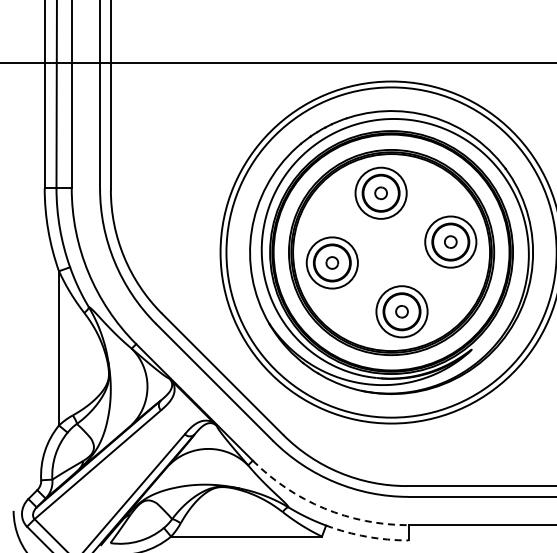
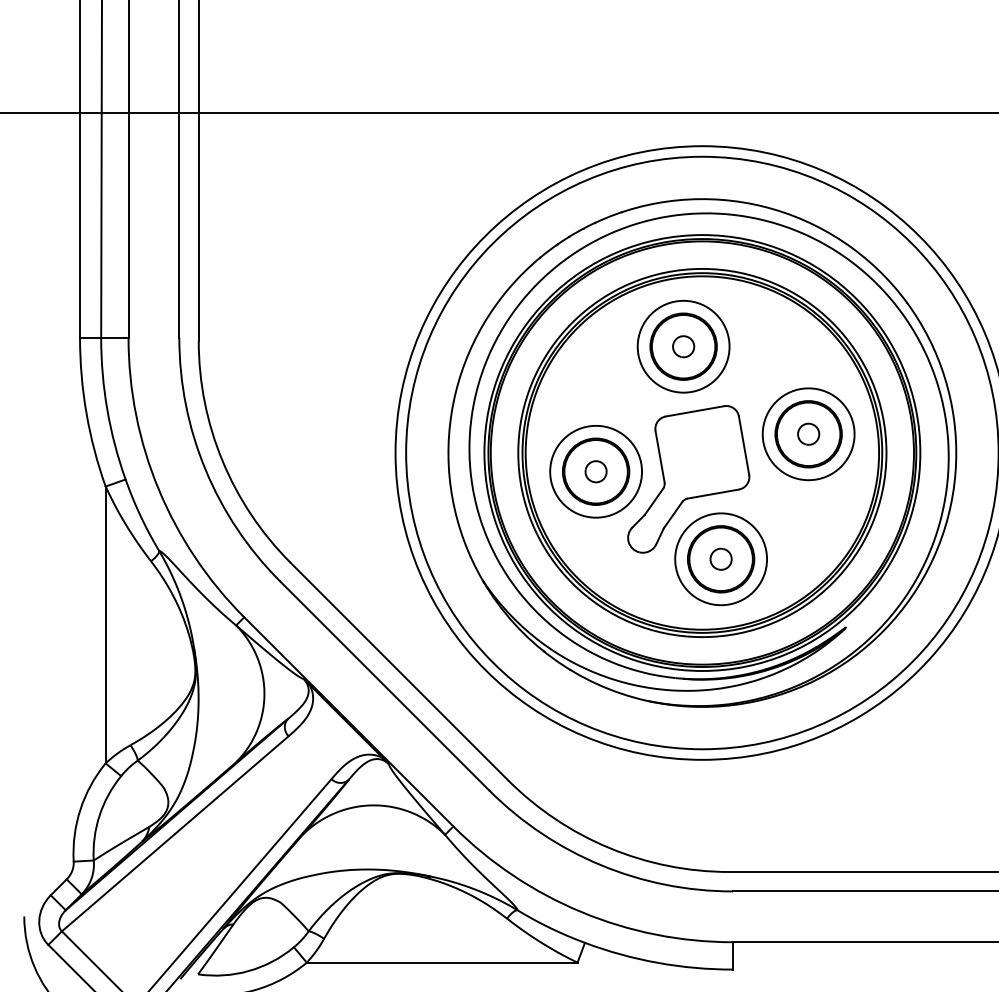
part: (383, 266) -> (687, 478), added
arc: (324, 508) -> (582, 912), dashed -> solid
arc: (366, 536) -> (657, 962), dashed -> solid

